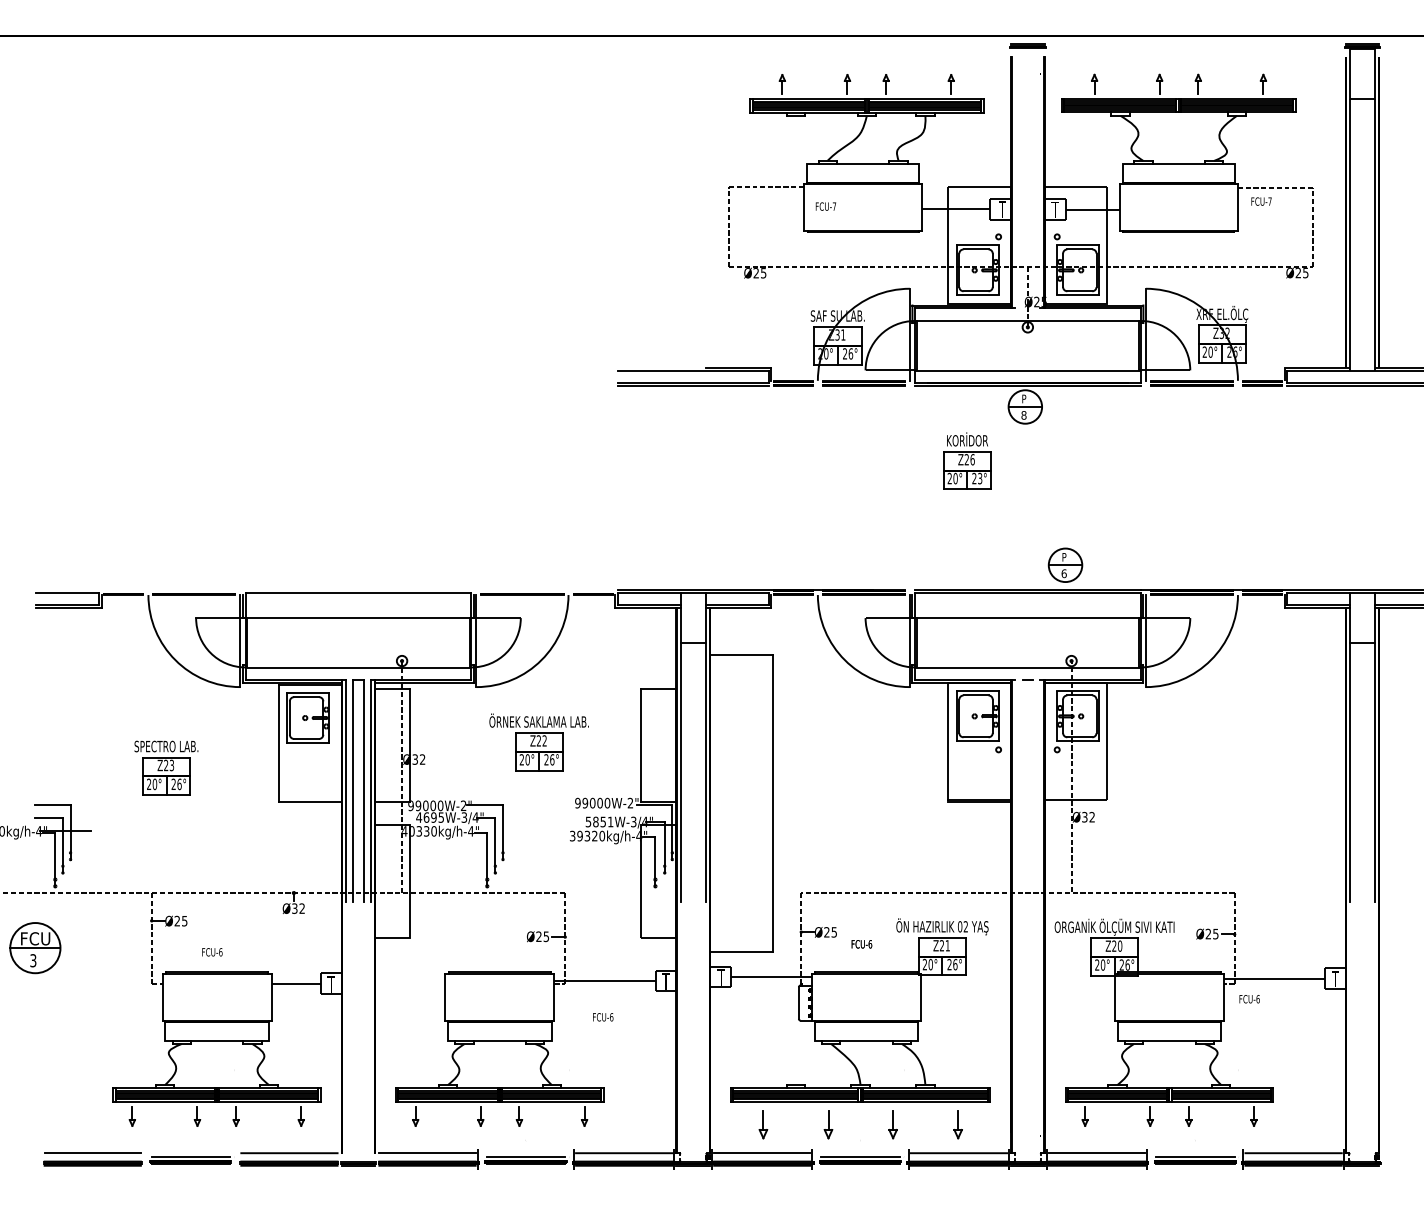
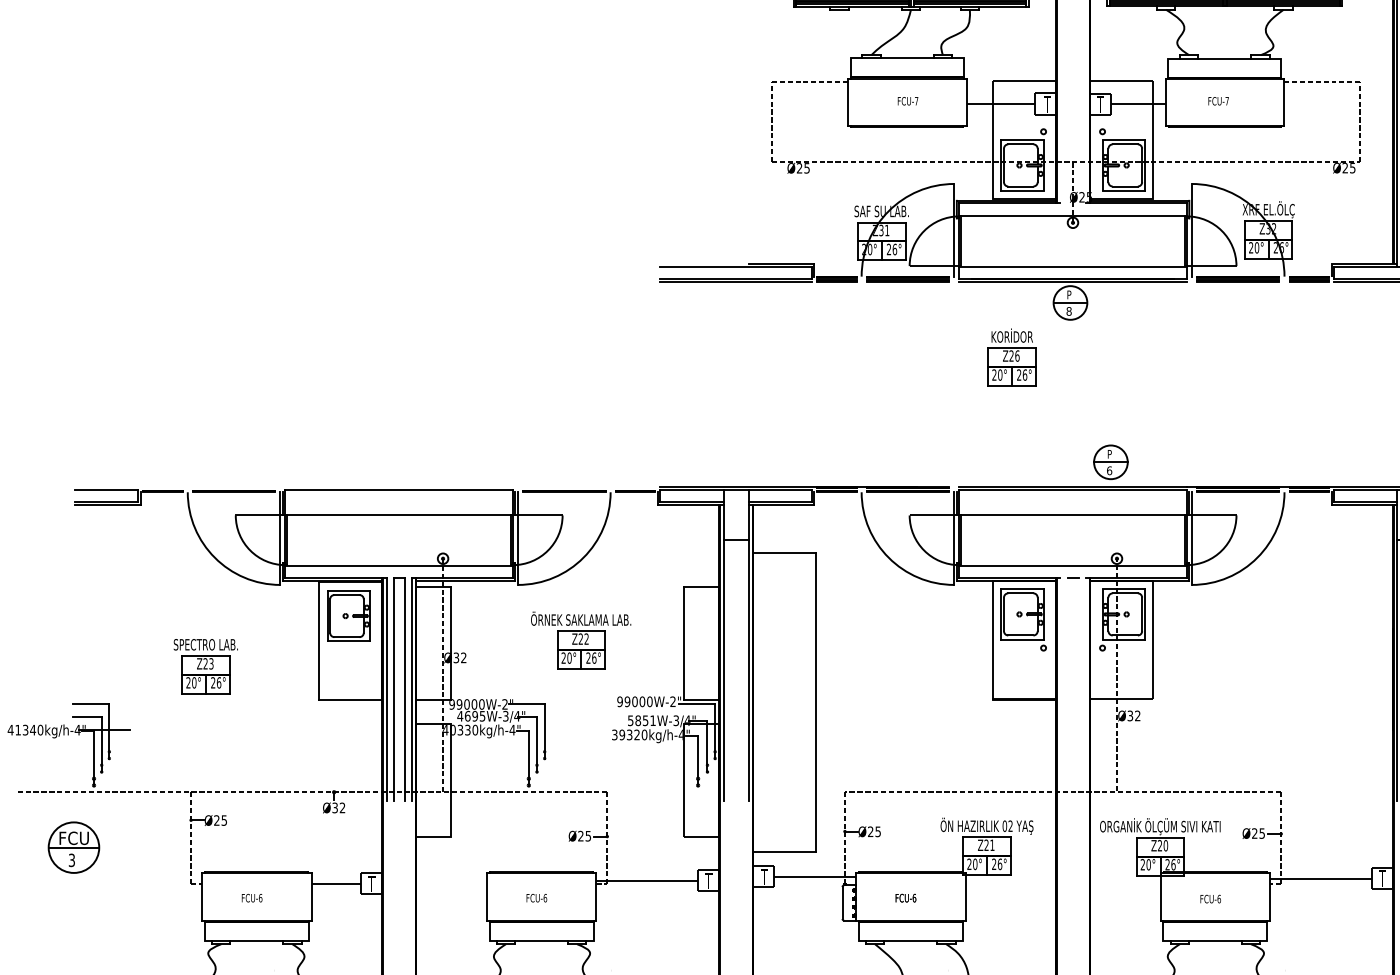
text: (1261, 201) -> (1218, 101), moved
text: (825, 206) -> (907, 101), moved
text: (980, 478) -> (1025, 374), 23° -> 26°
text: (861, 944) -> (905, 898), moved
text: (212, 952) -> (252, 898), moved
text: (1249, 999) -> (1210, 899), moved
text: (603, 1017) -> (537, 898), moved

